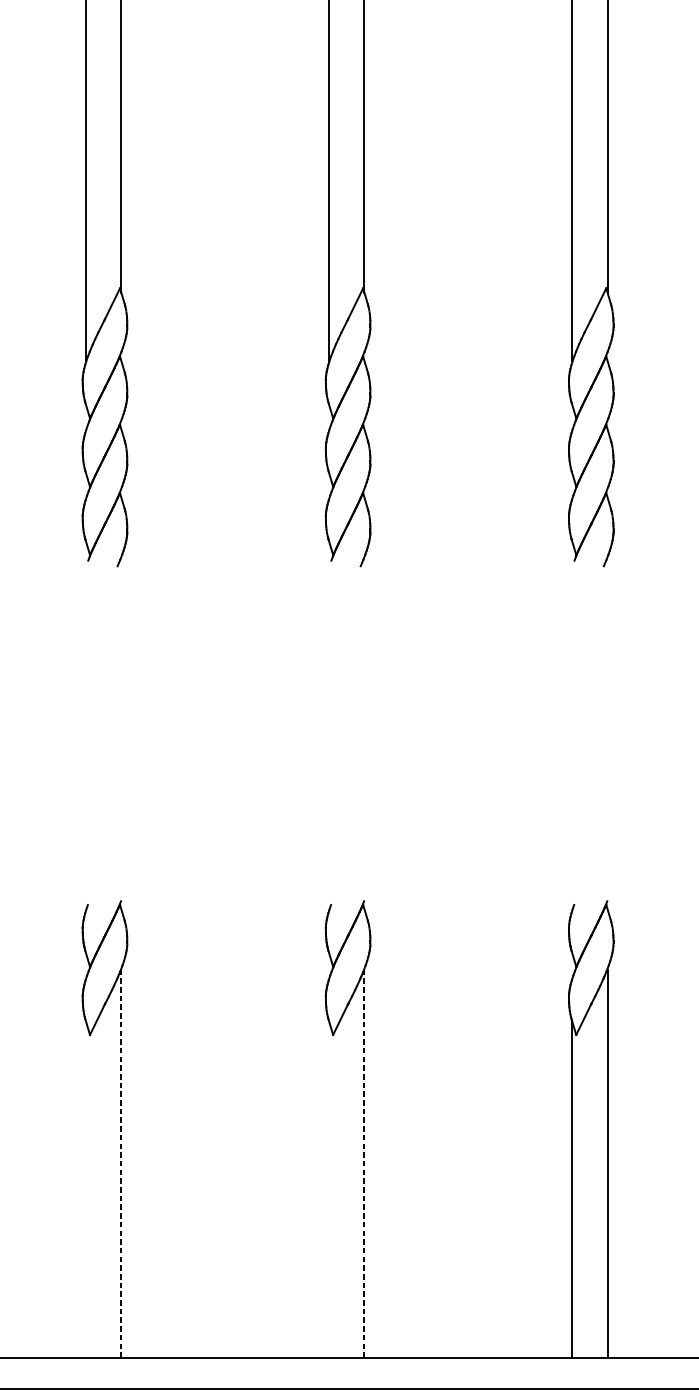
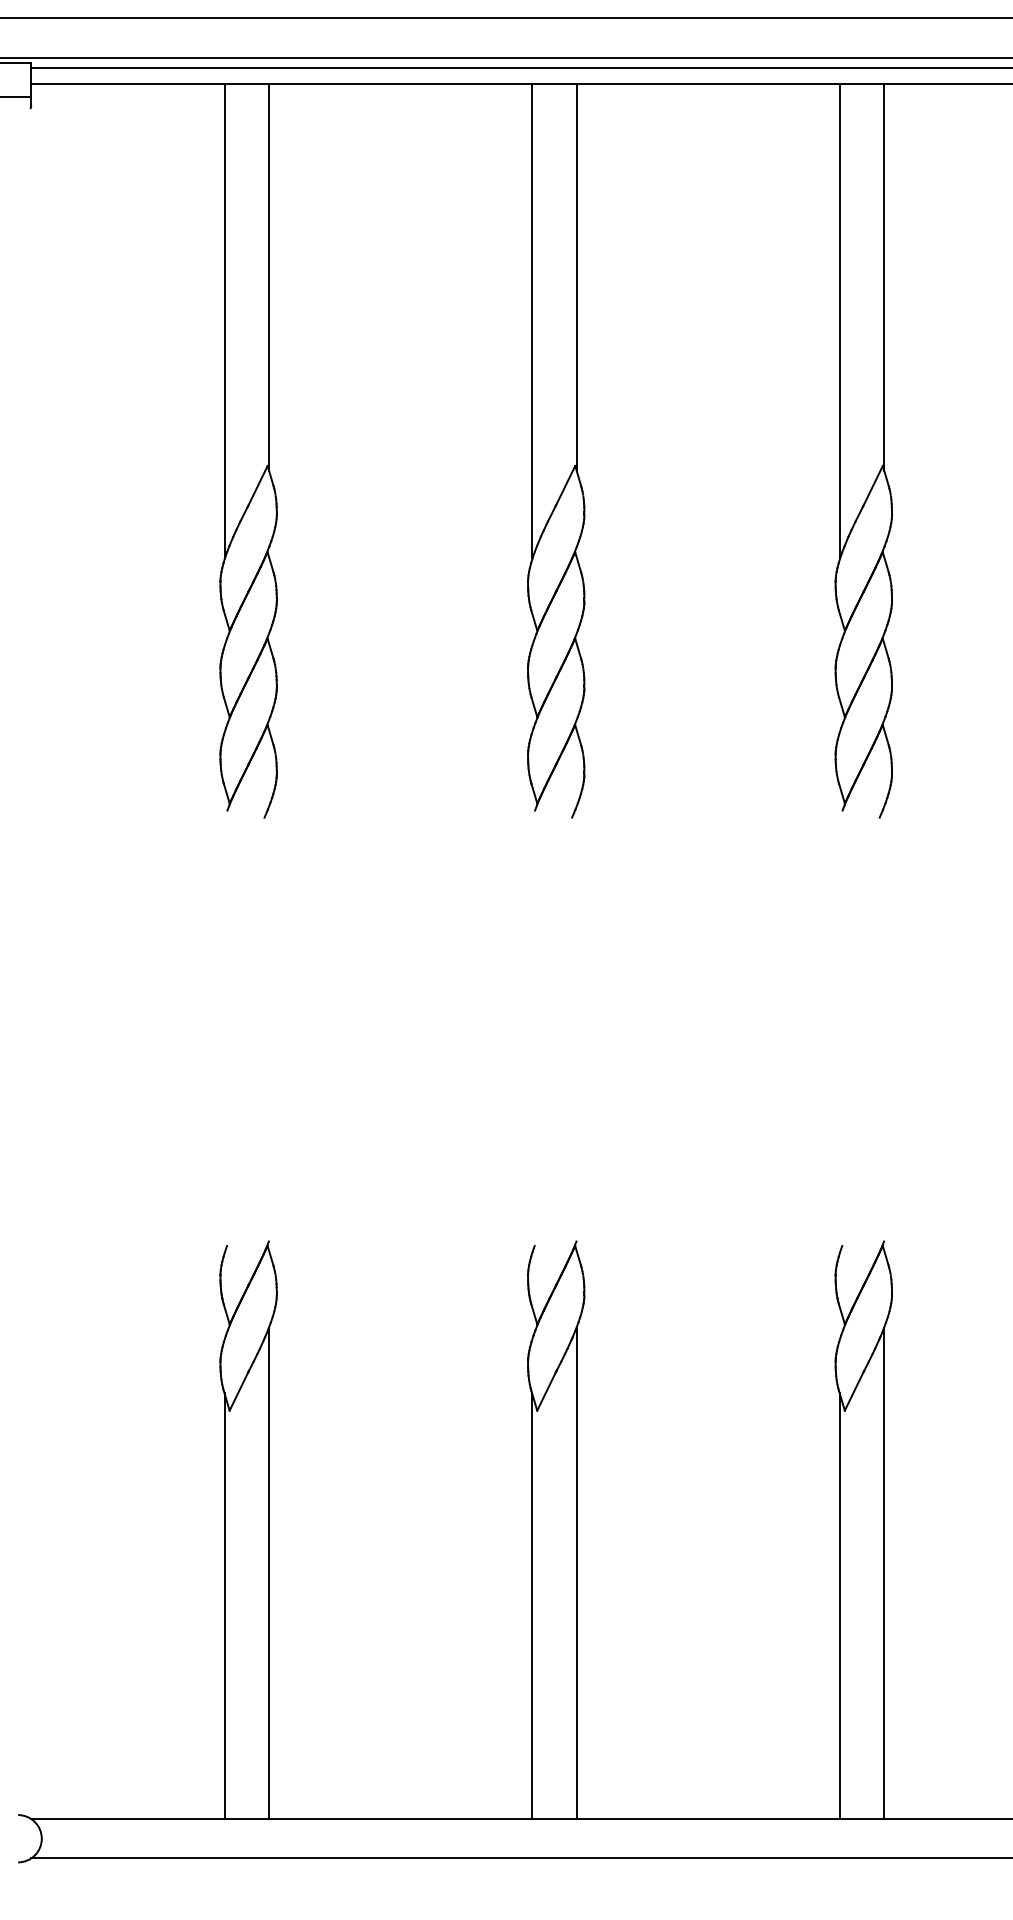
line: (121, 1163) -> (269, 1573), dashed -> solid
line: (364, 1163) -> (576, 1573), dashed -> solid
line: (85, 1189) -> (224, 1606), added
line: (329, 1189) -> (532, 1606), added

